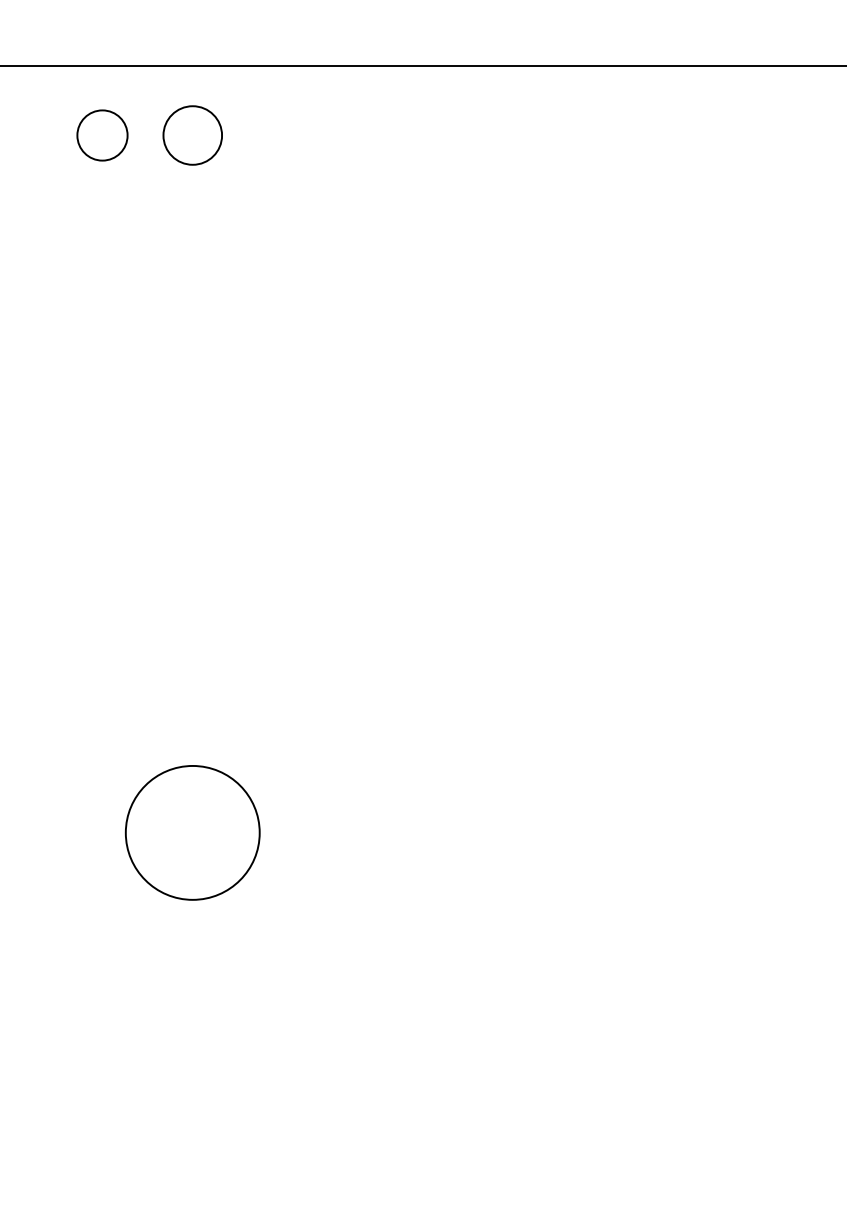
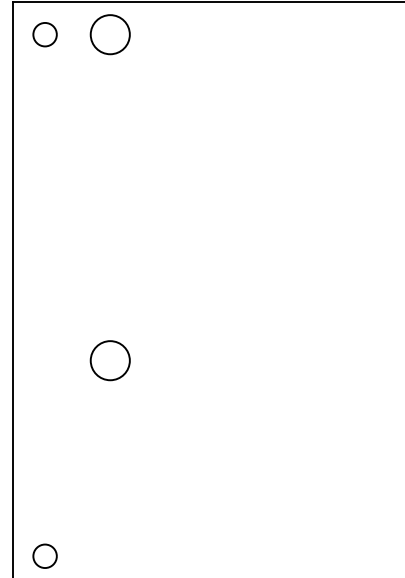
circle: (101, 135) -> (44, 34), moved
circle: (191, 135) -> (109, 34), size x1.43
circle: (191, 832) -> (109, 360), size x0.62

